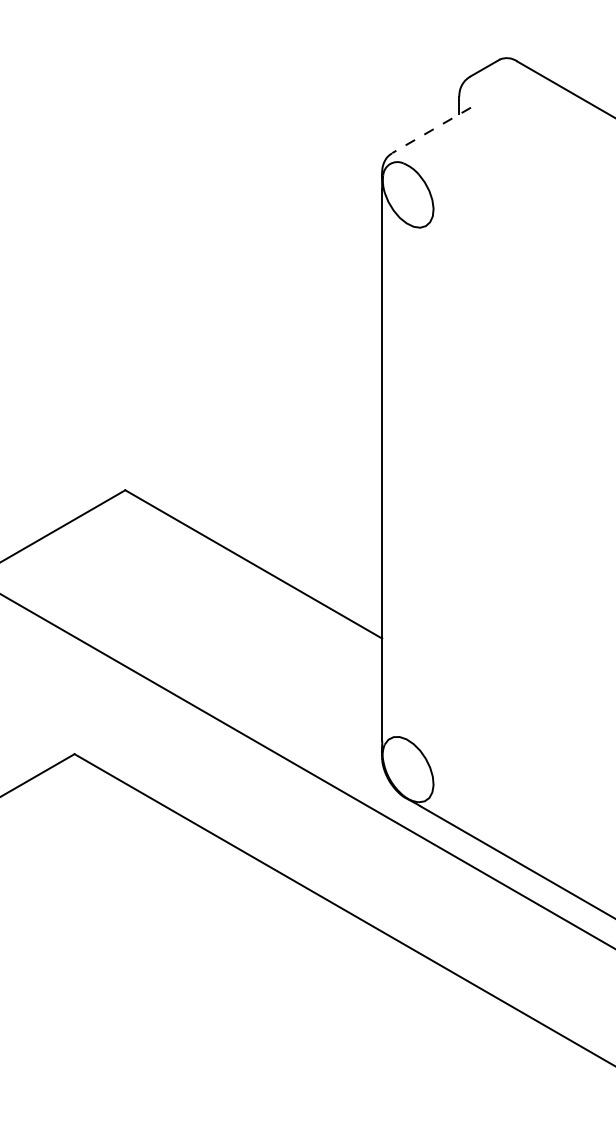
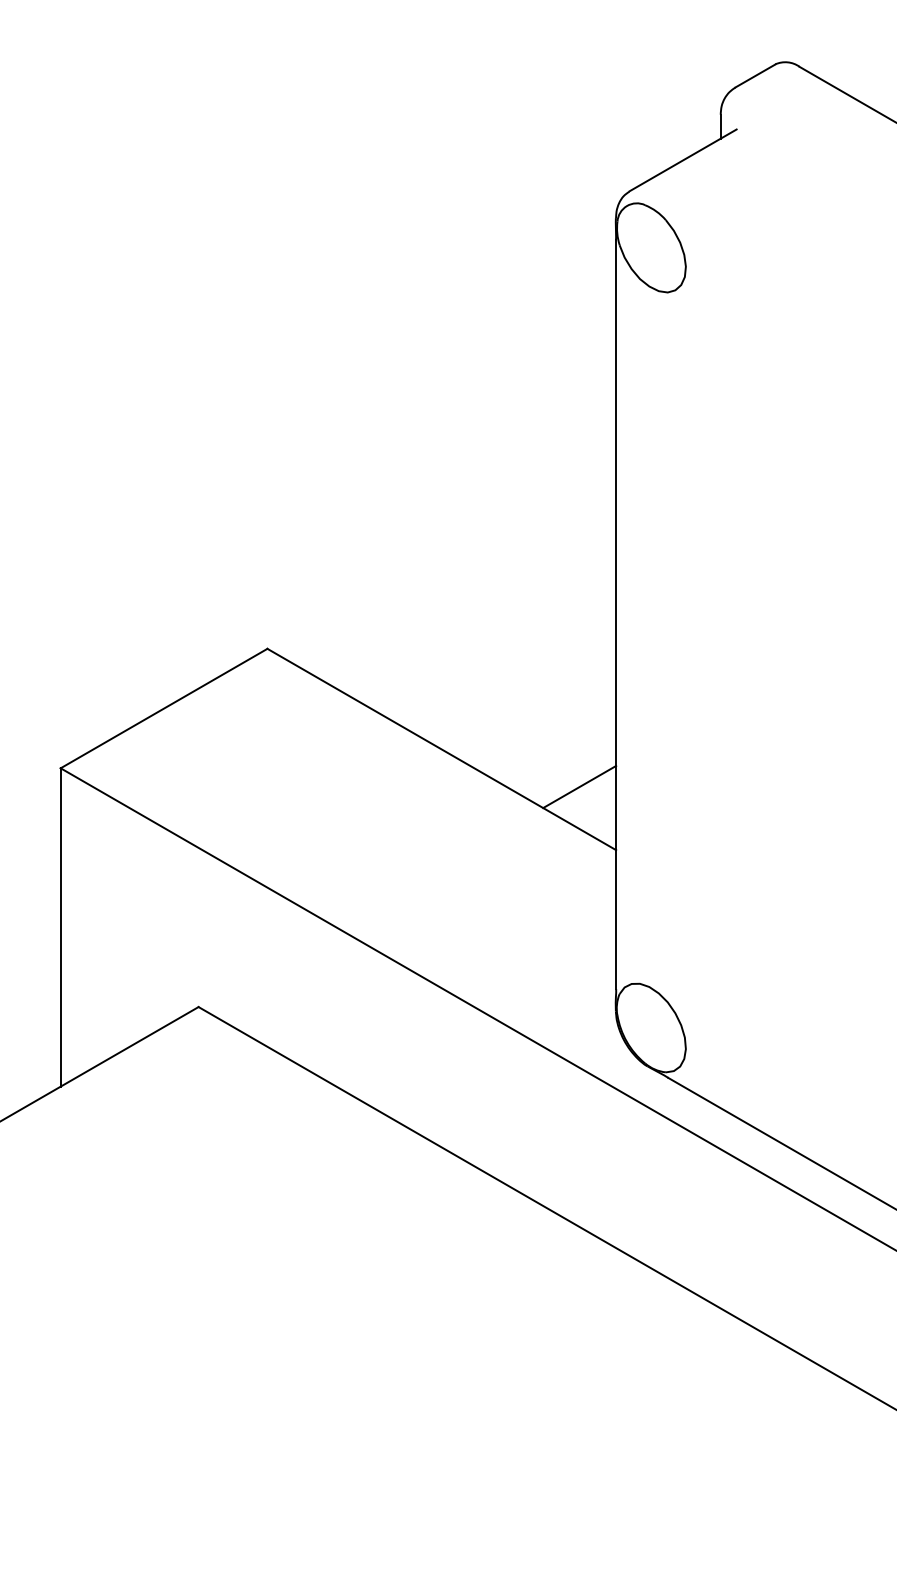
line: (431, 130) -> (683, 160), dashed -> solid
line: (355, 591) -> (579, 786), added

